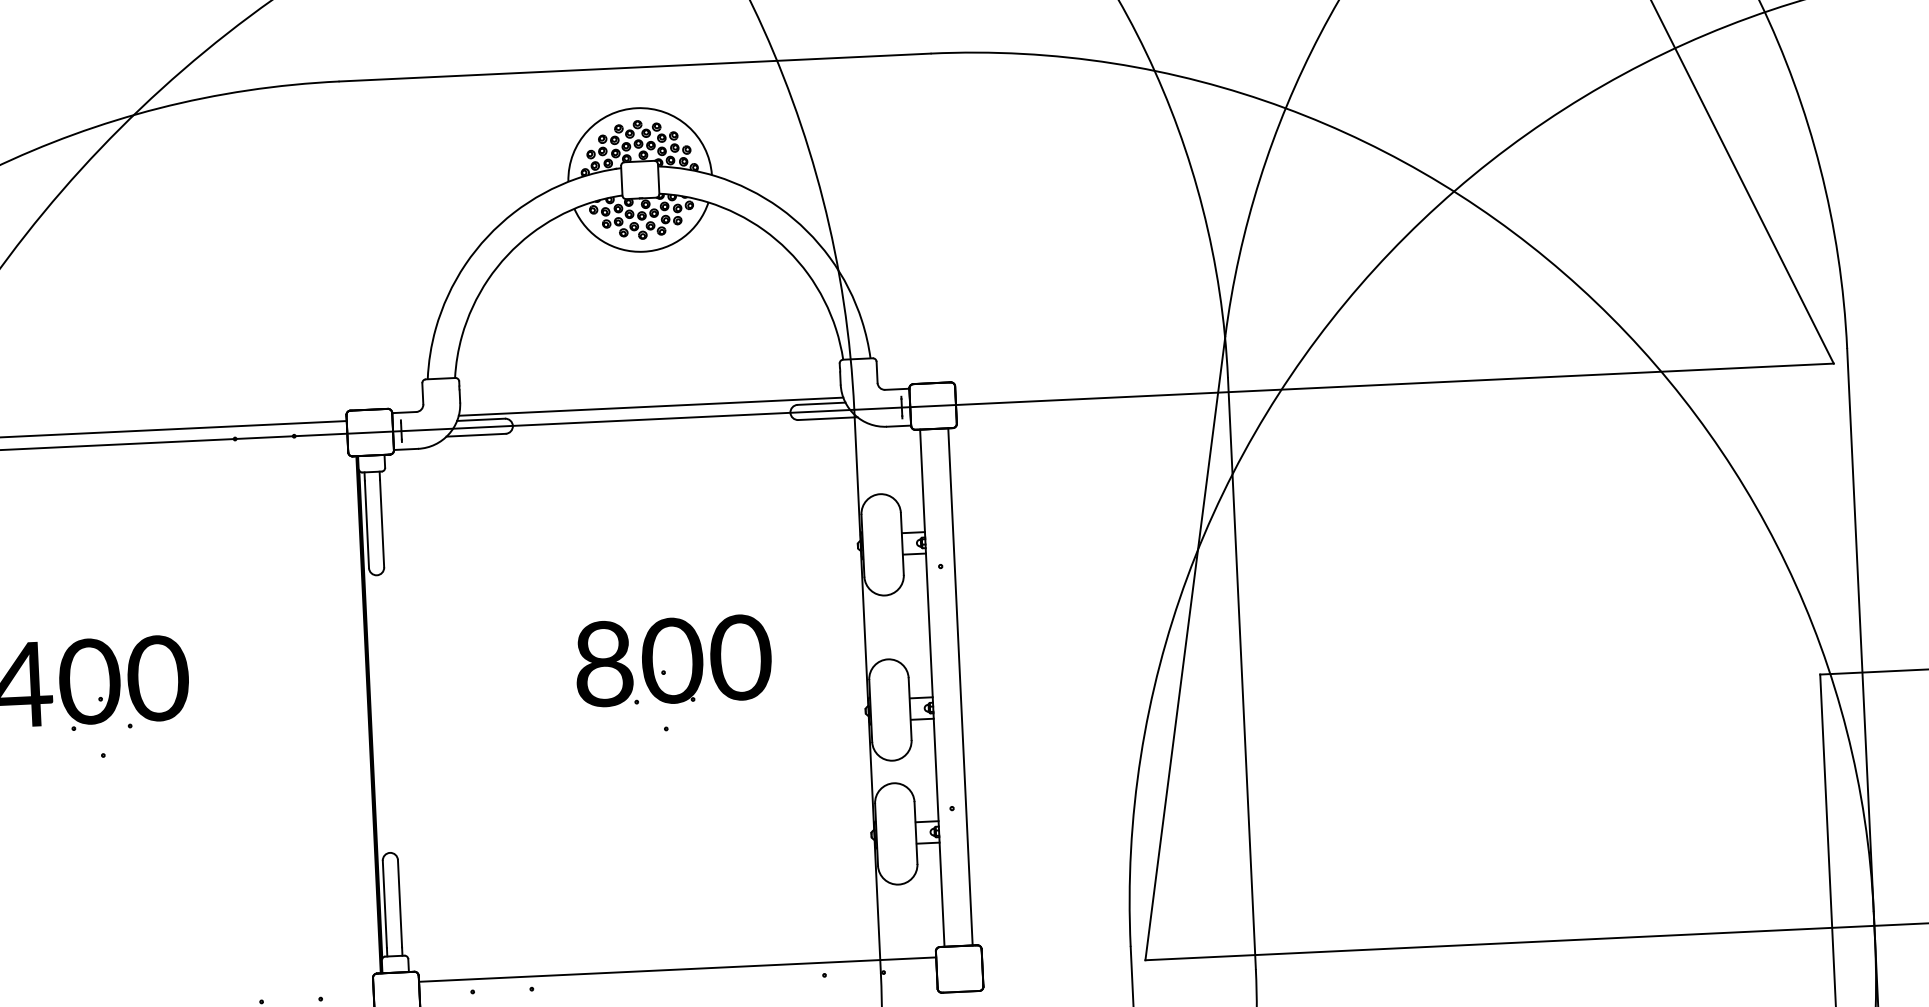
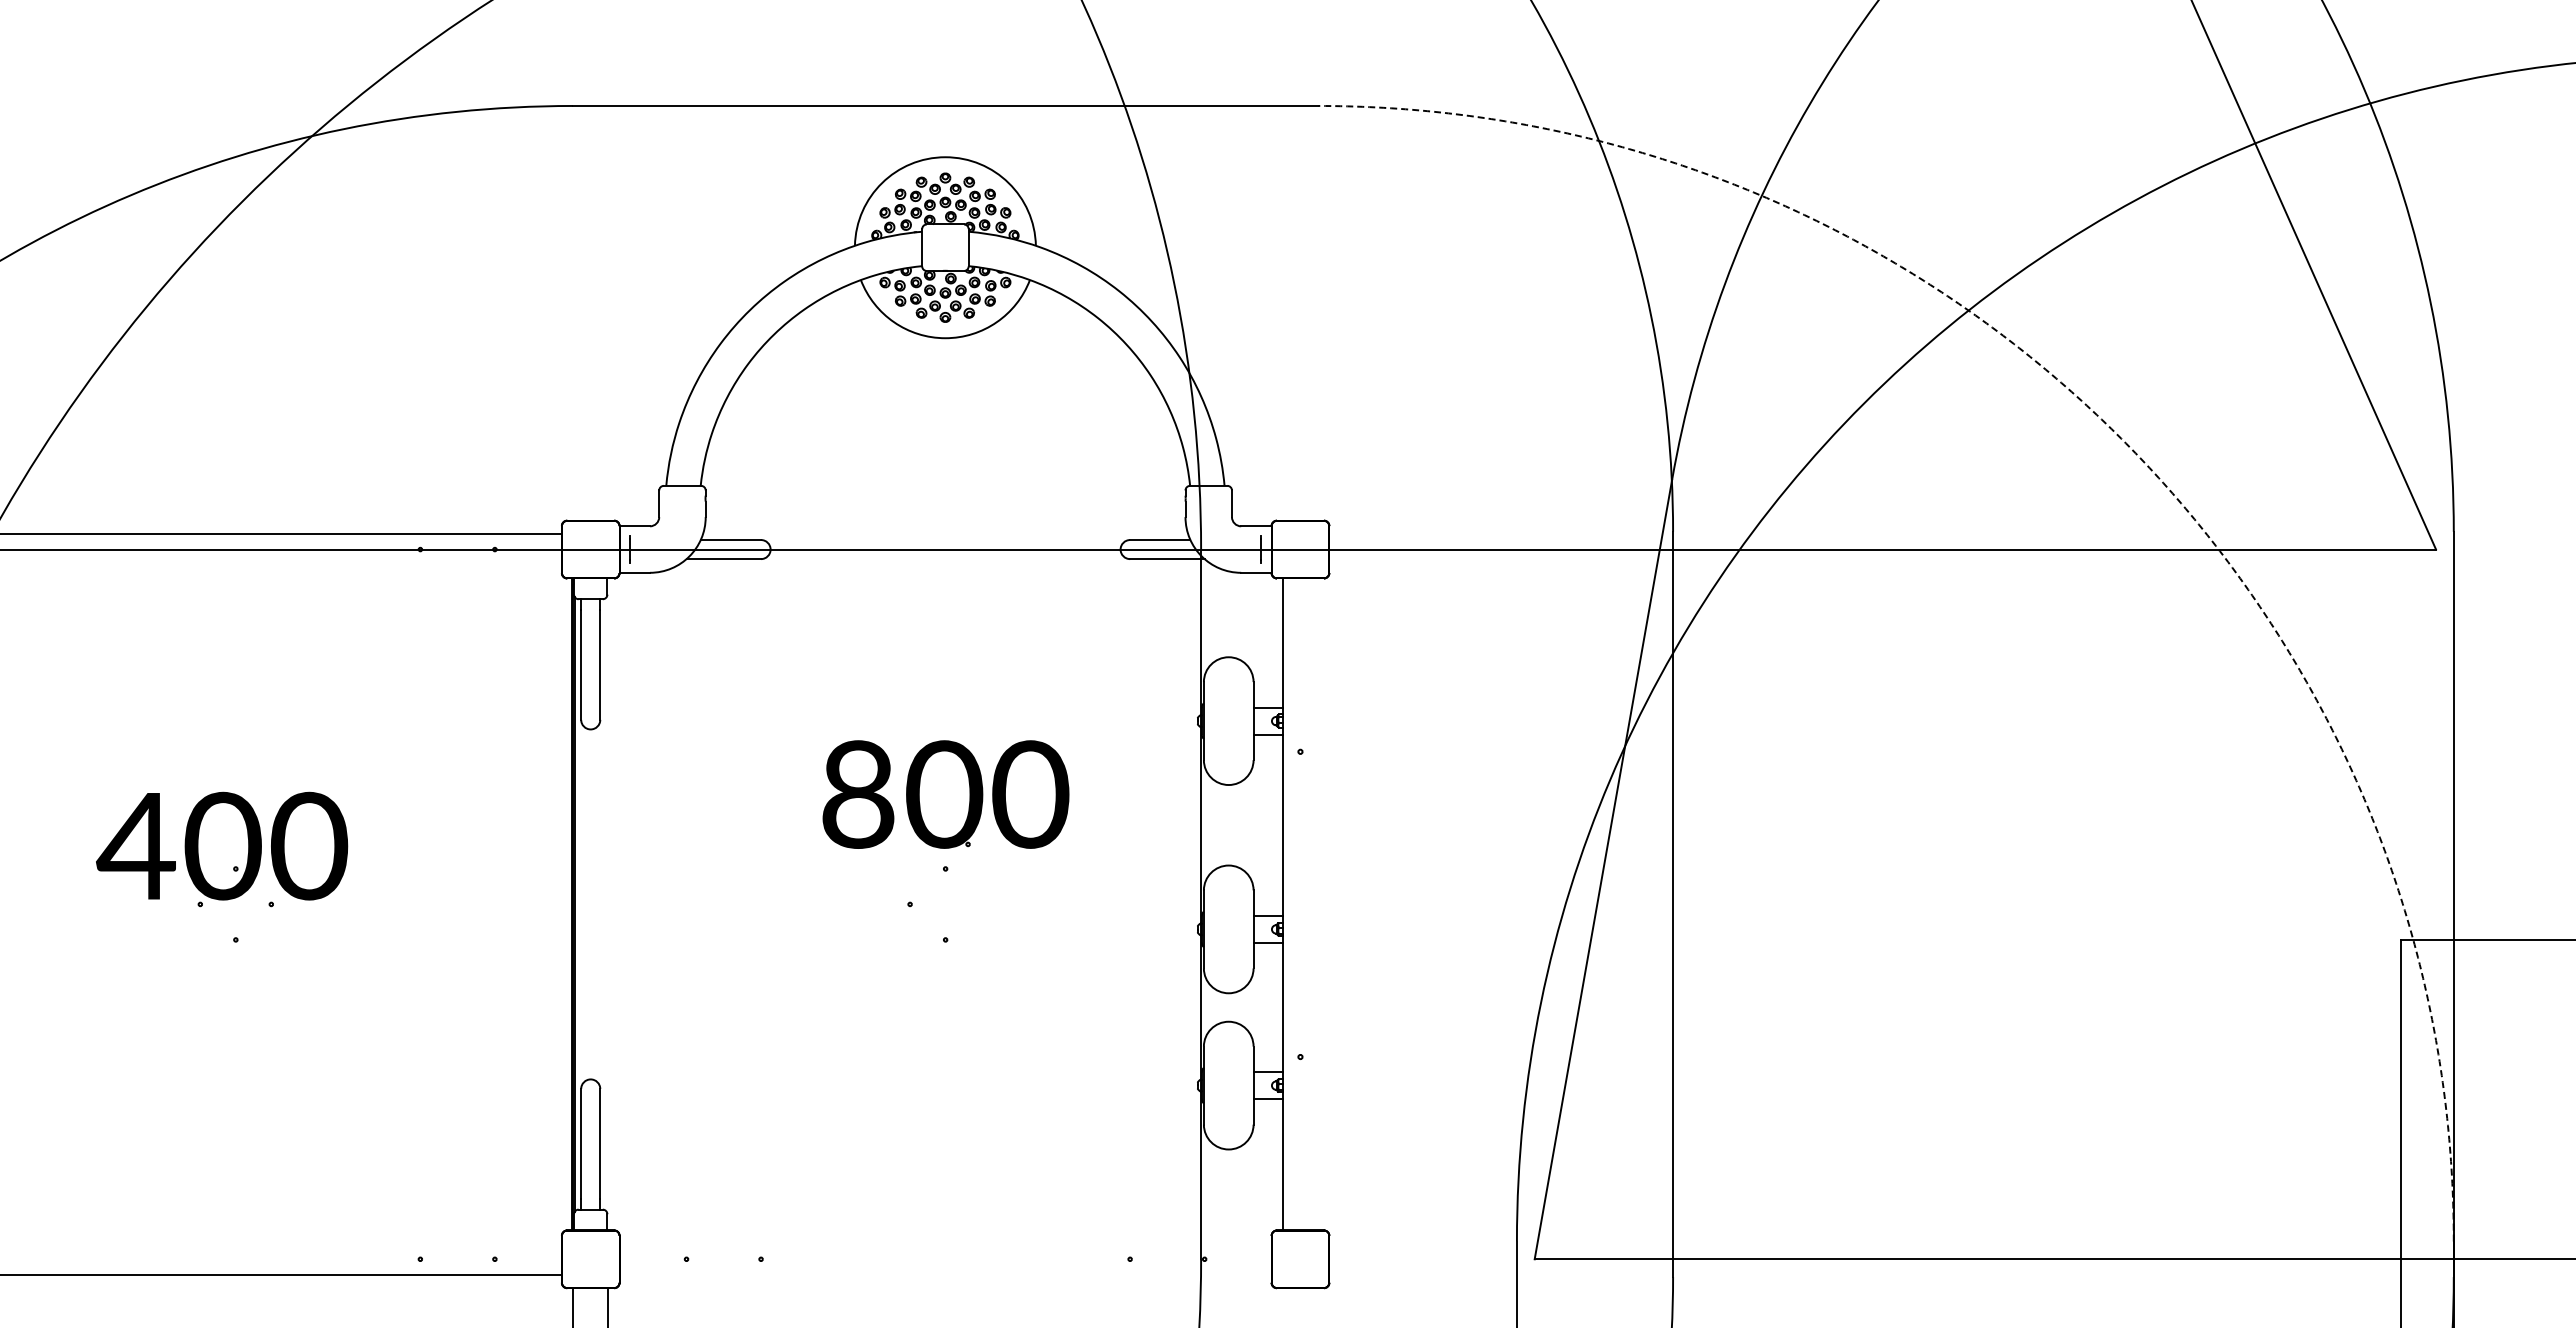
arc: (1580, 287) -> (2121, 438), solid -> dashed
line: (650, 406) -> (945, 533), removed
part: (673, 660) -> (945, 794), moved
line: (960, 686) -> (1318, 904), removed
line: (677, 969) -> (945, 1243), removed

